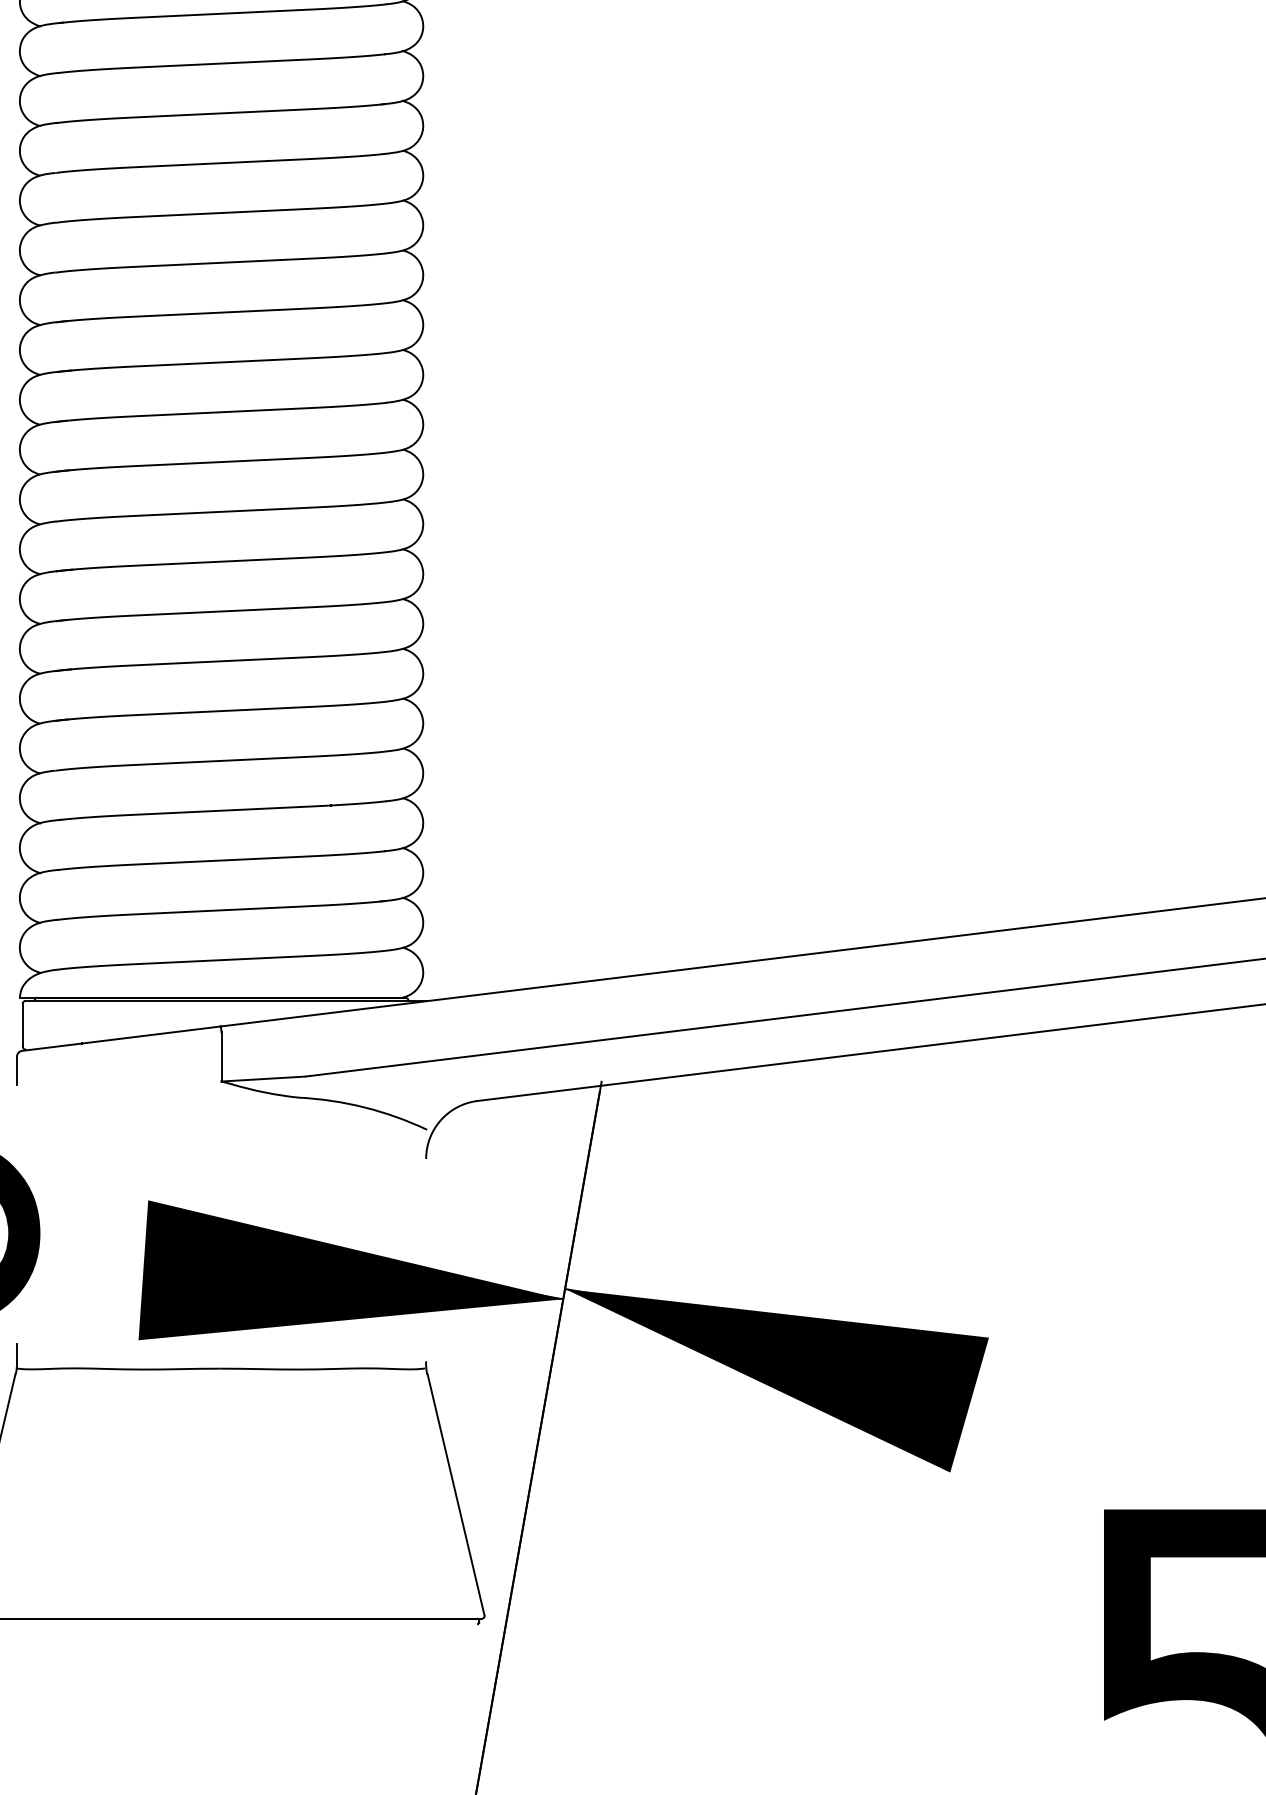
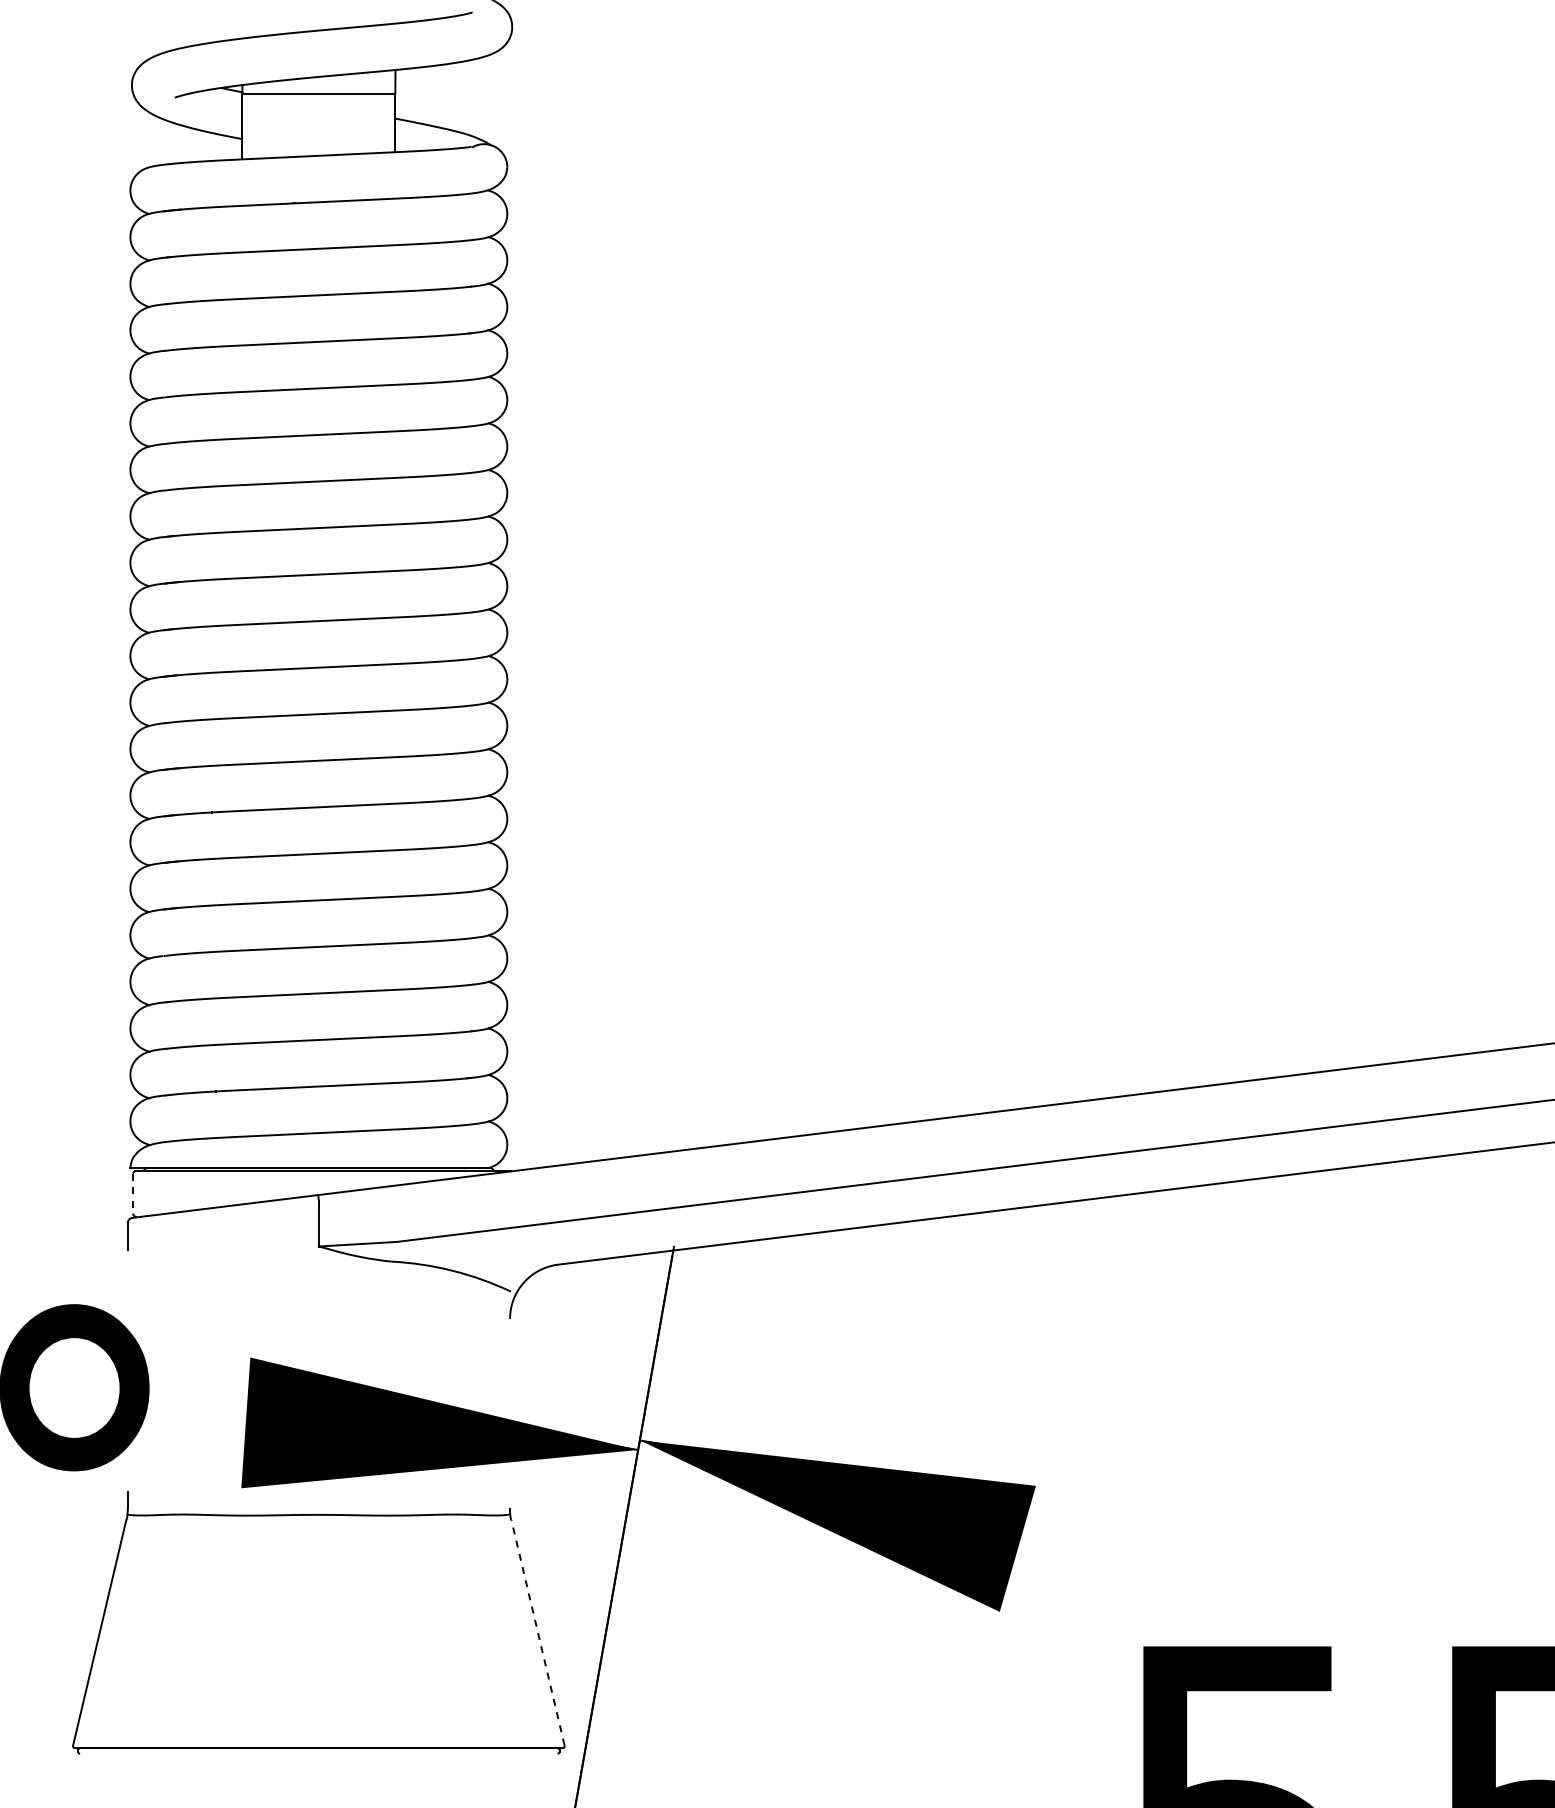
line: (23, 1024) -> (133, 1193), solid -> dashed
line: (456, 1494) -> (538, 1632), solid -> dashed

